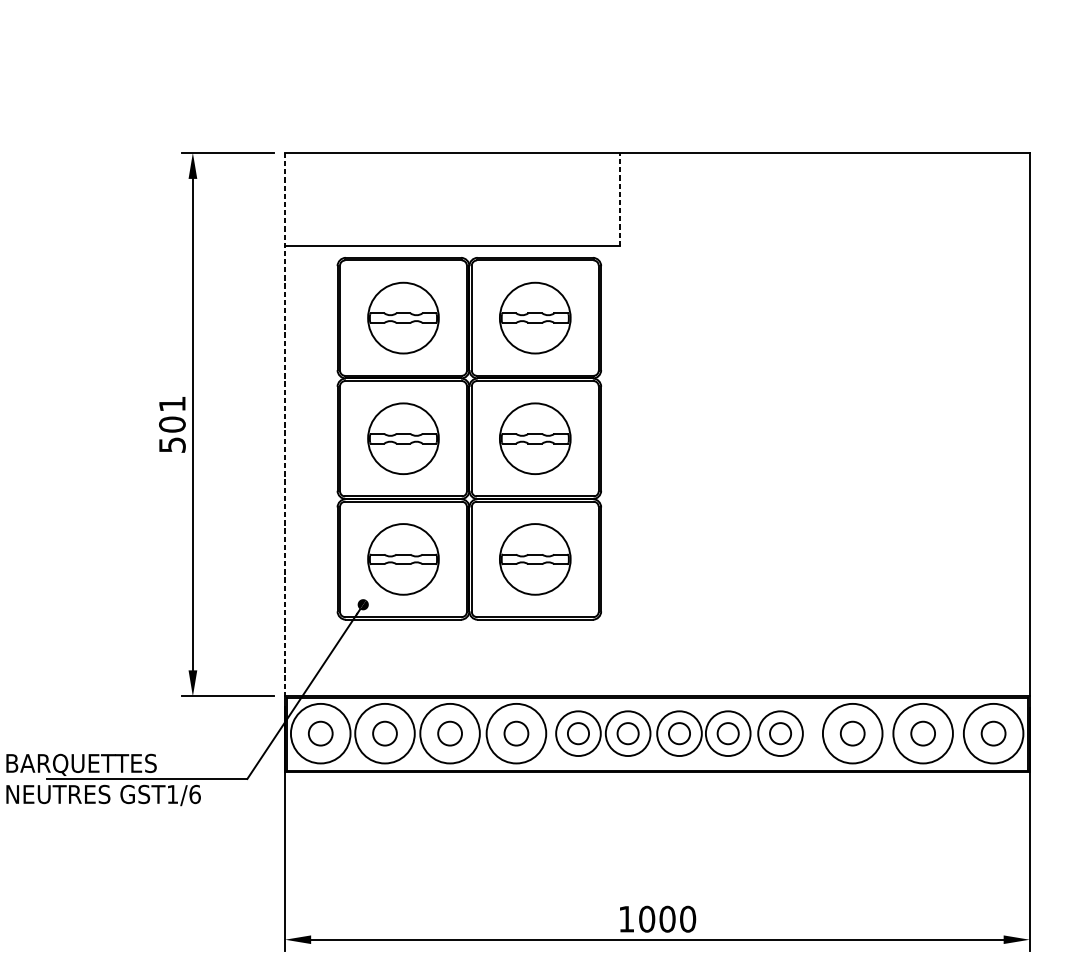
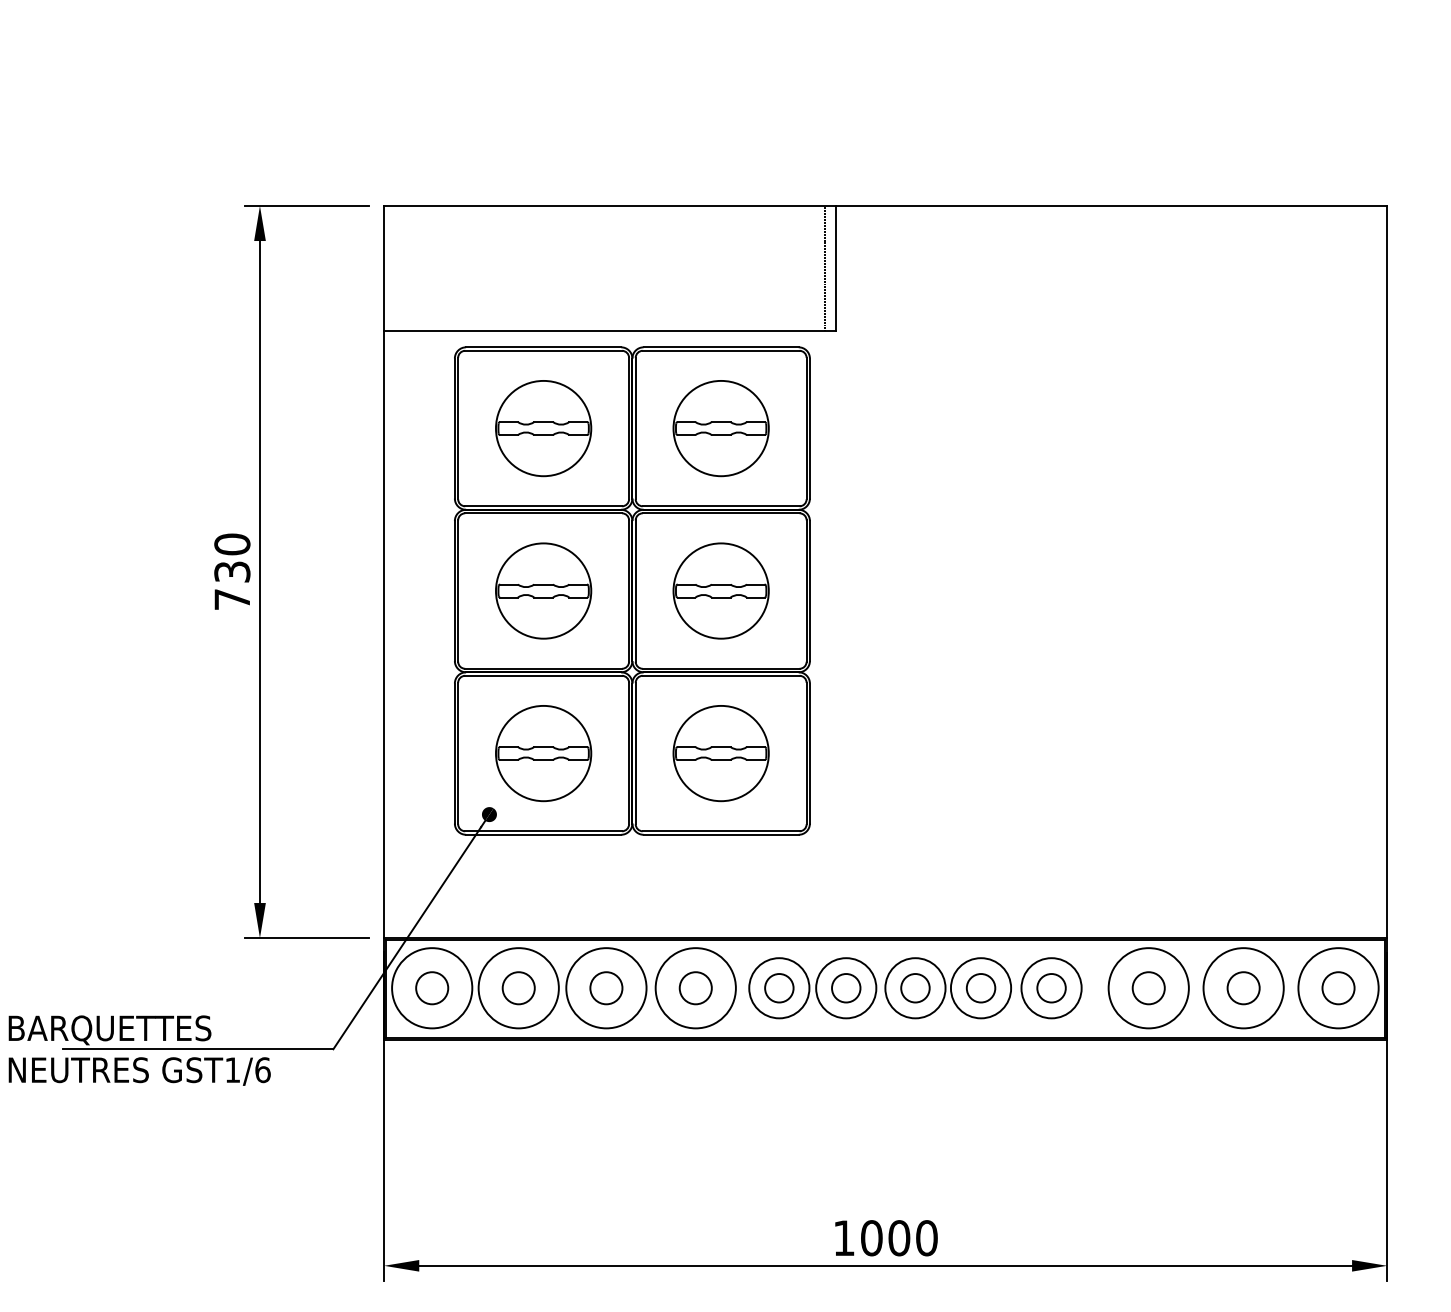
line: (612, 199) -> (825, 268), added
line: (620, 199) -> (835, 268), dashed -> solid
text: (172, 424) -> (232, 571), 501 -> 730
line: (285, 425) -> (384, 572), dashed -> solid

